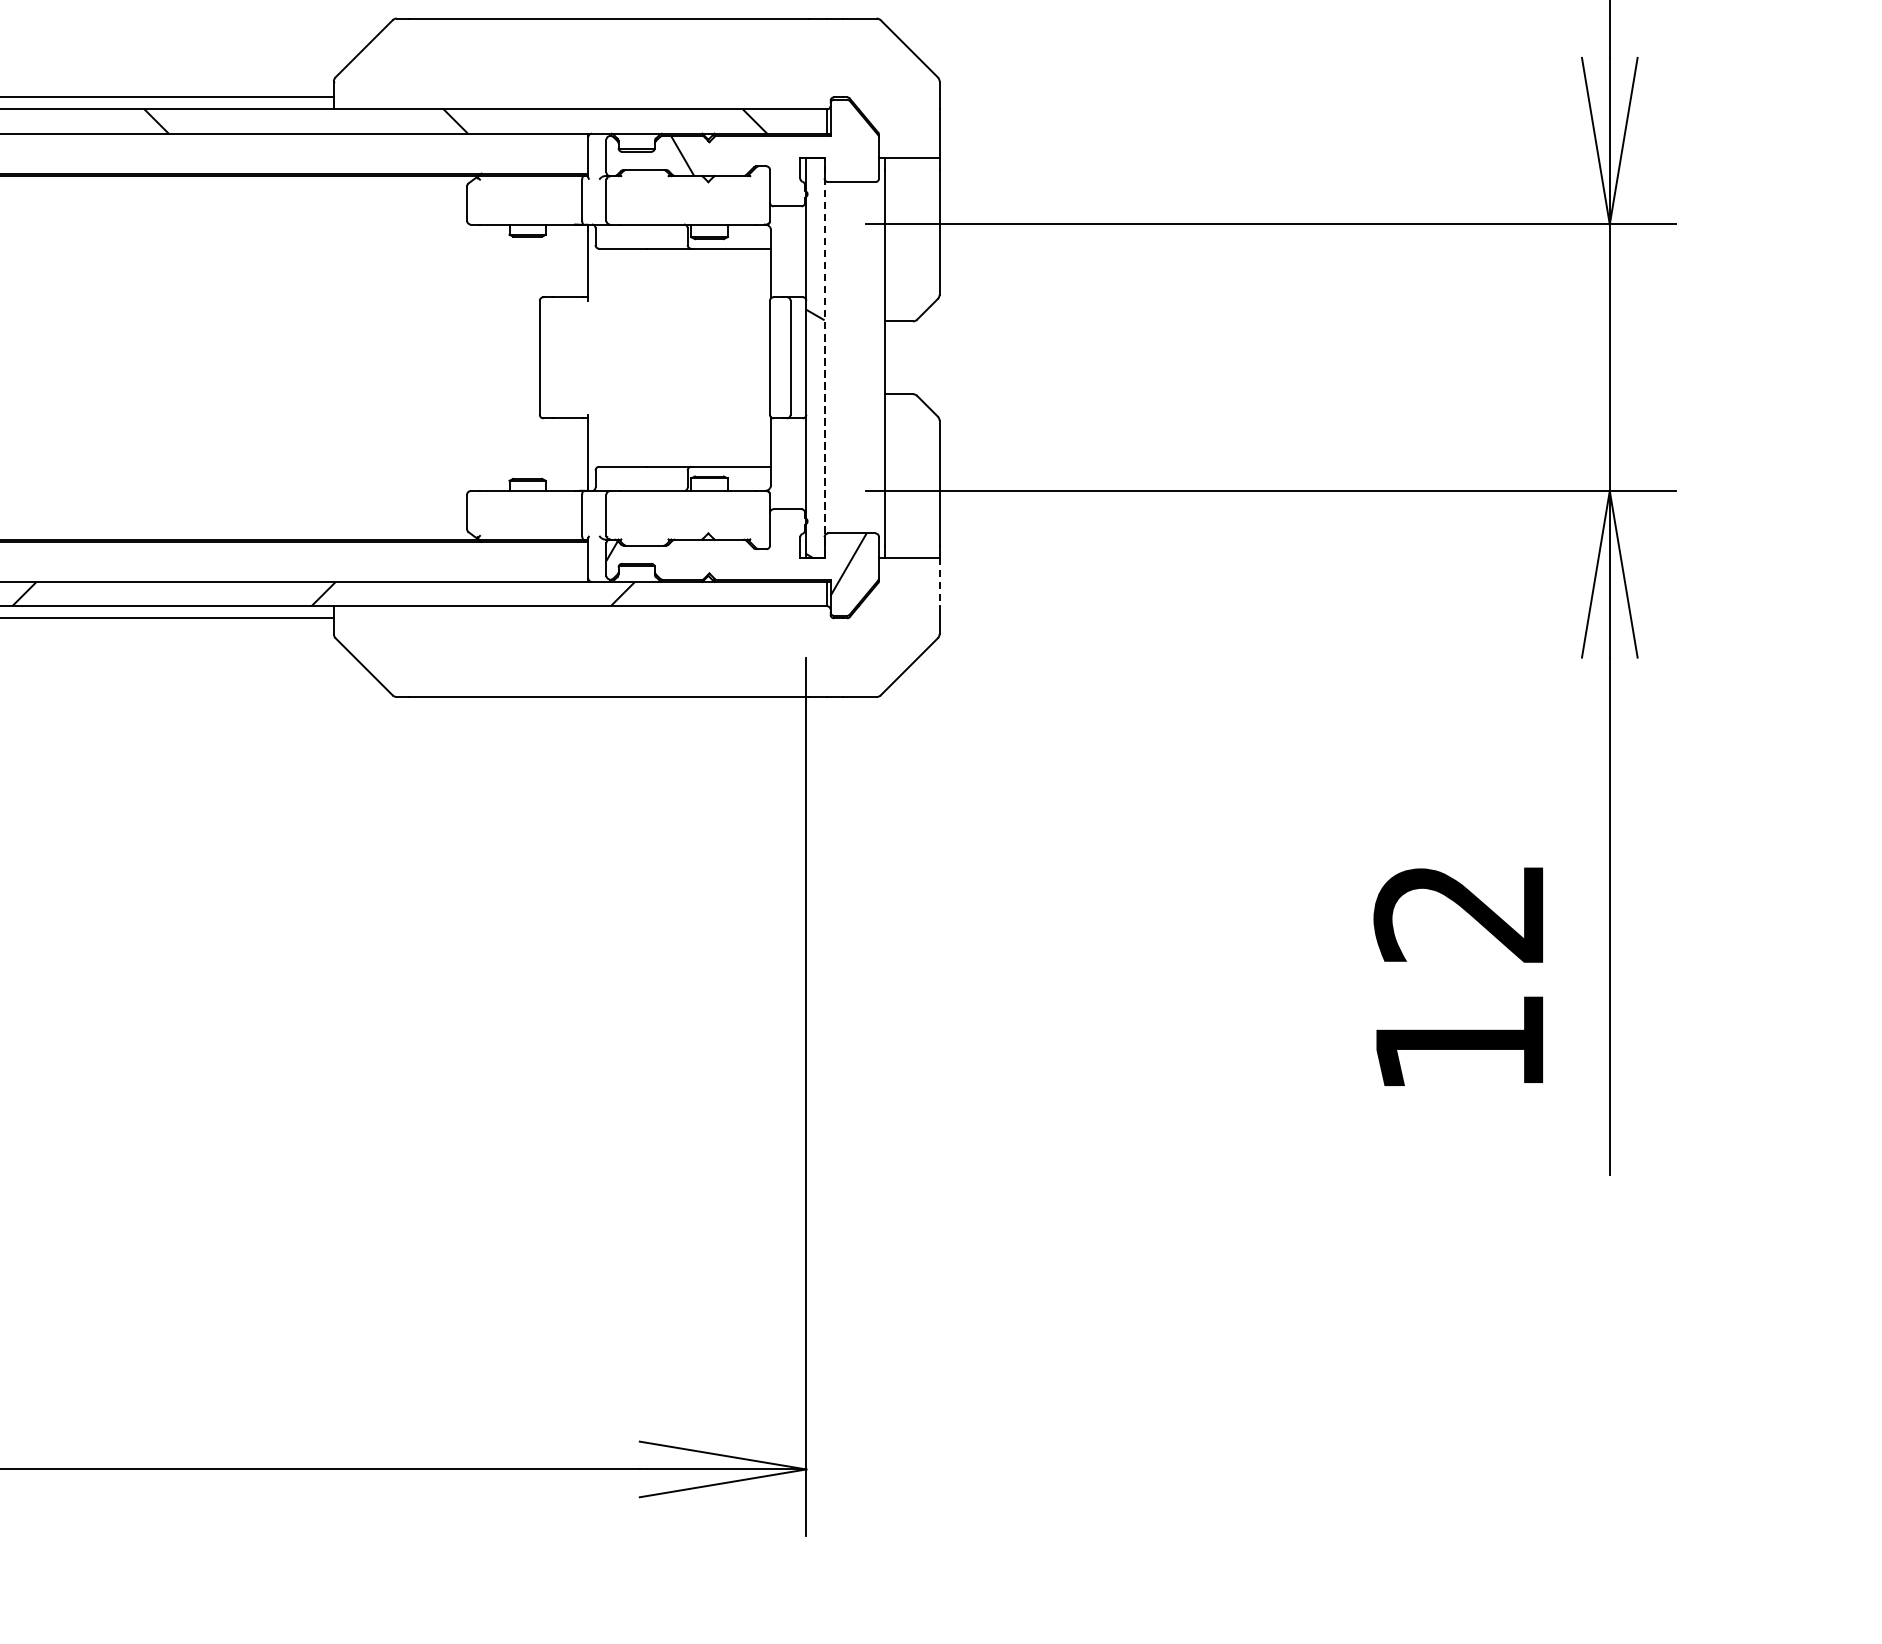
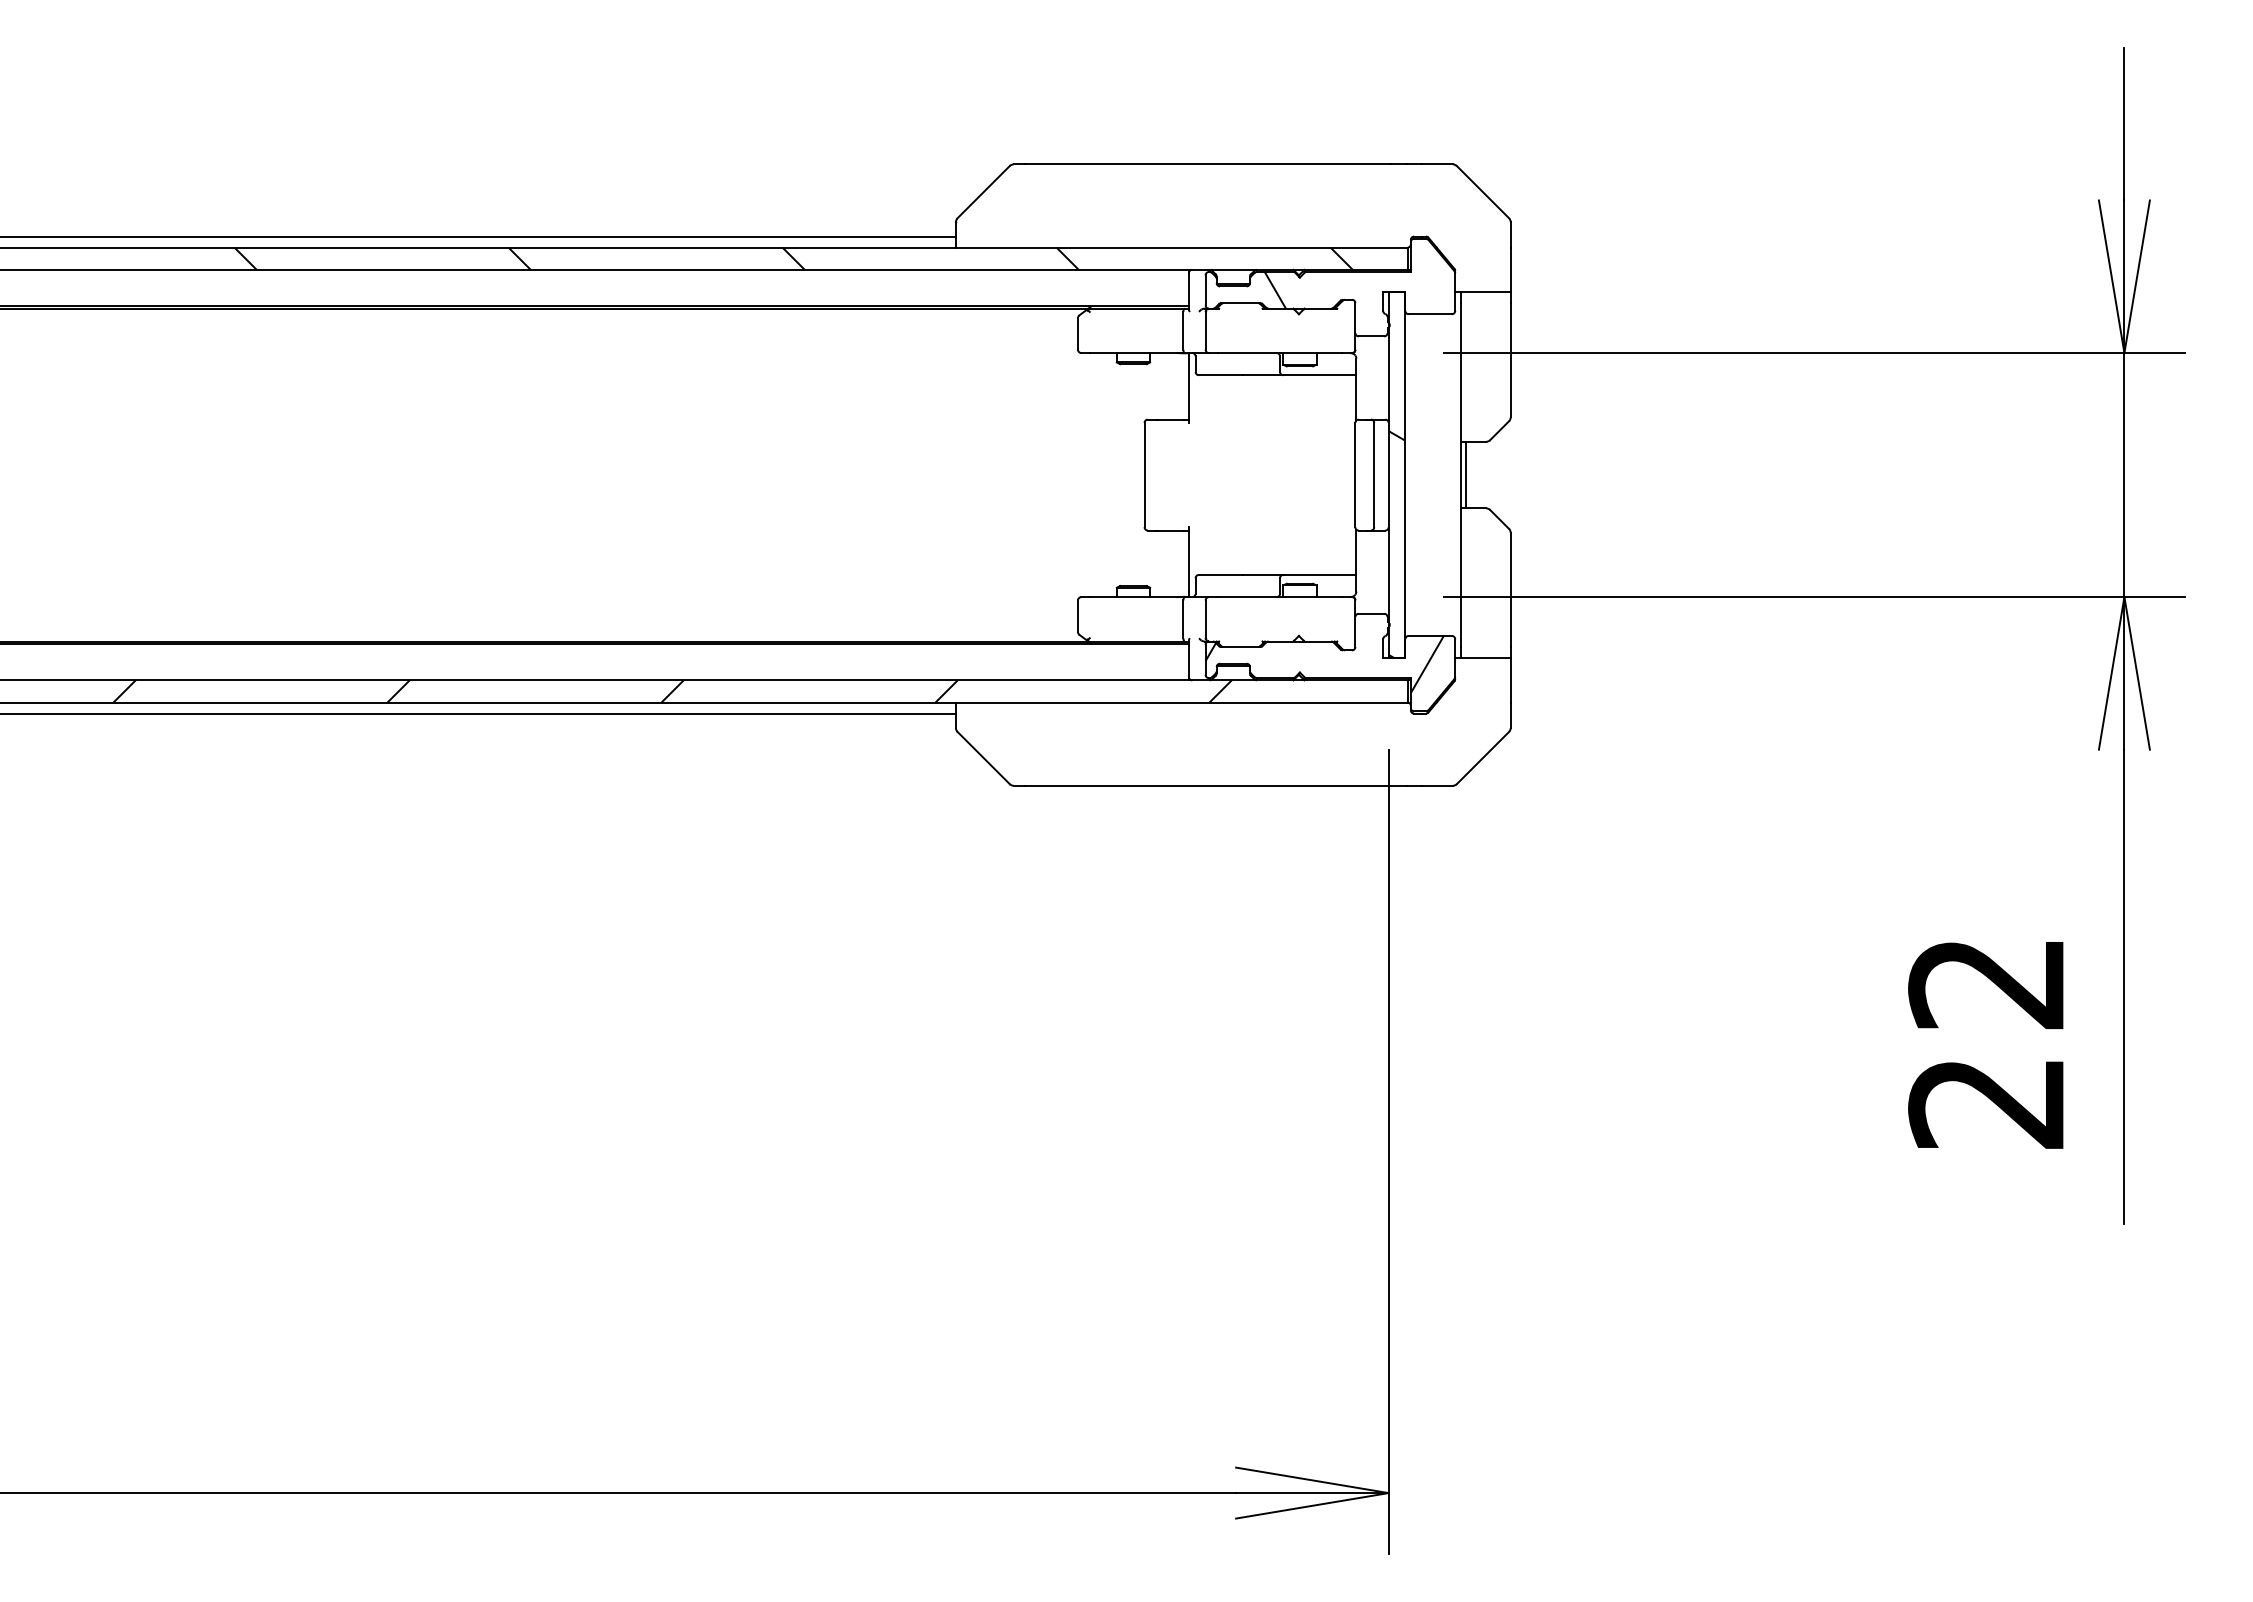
line: (824, 357) -> (1405, 474), dashed -> solid
line: (891, 357) -> (1466, 474), added
line: (939, 582) -> (1510, 680), dashed -> solid
text: (1458, 1045) -> (1985, 1104), 12 -> 22

